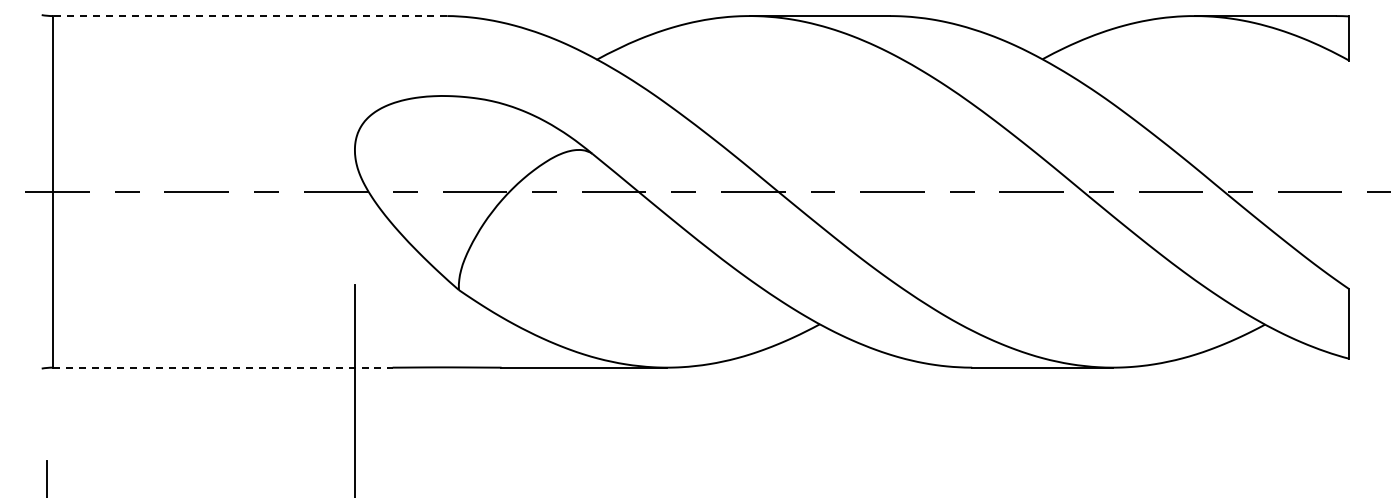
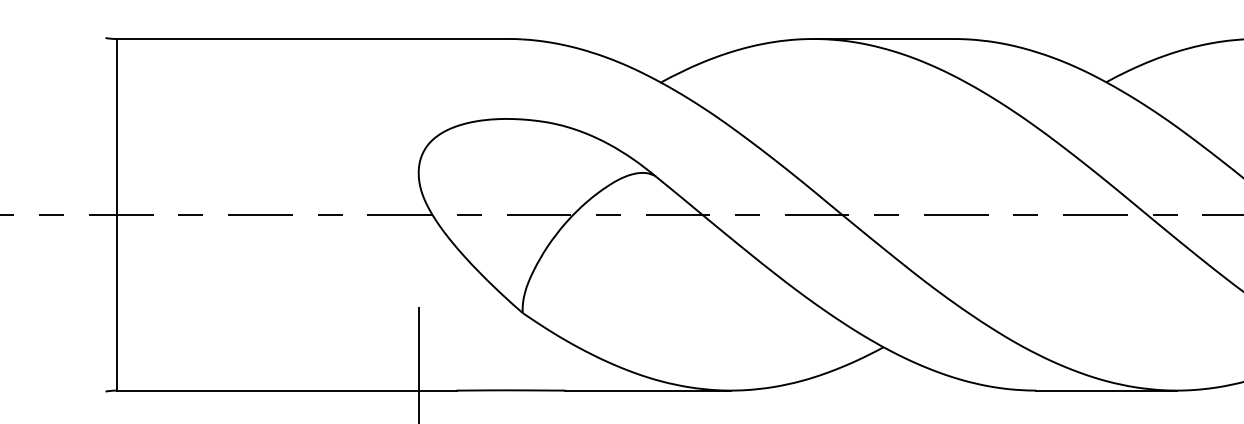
line: (249, 16) -> (313, 39), dashed -> solid
line: (222, 367) -> (286, 390), dashed -> solid

